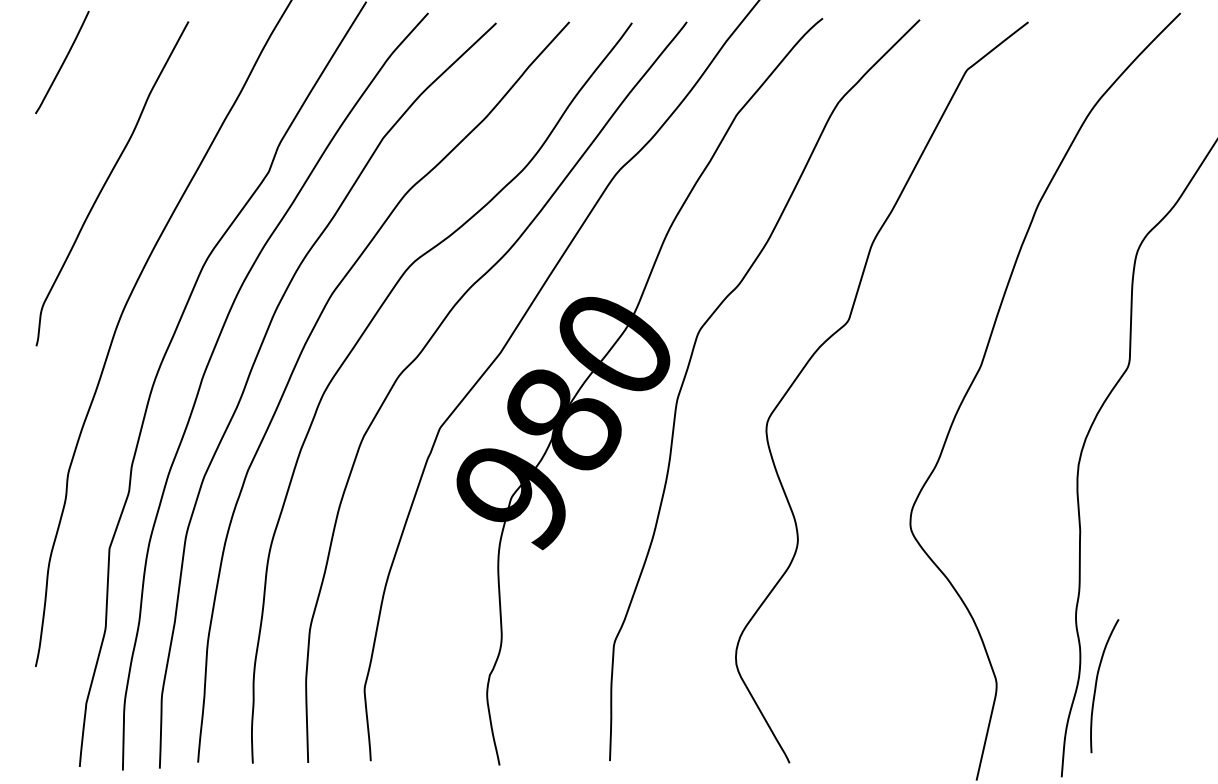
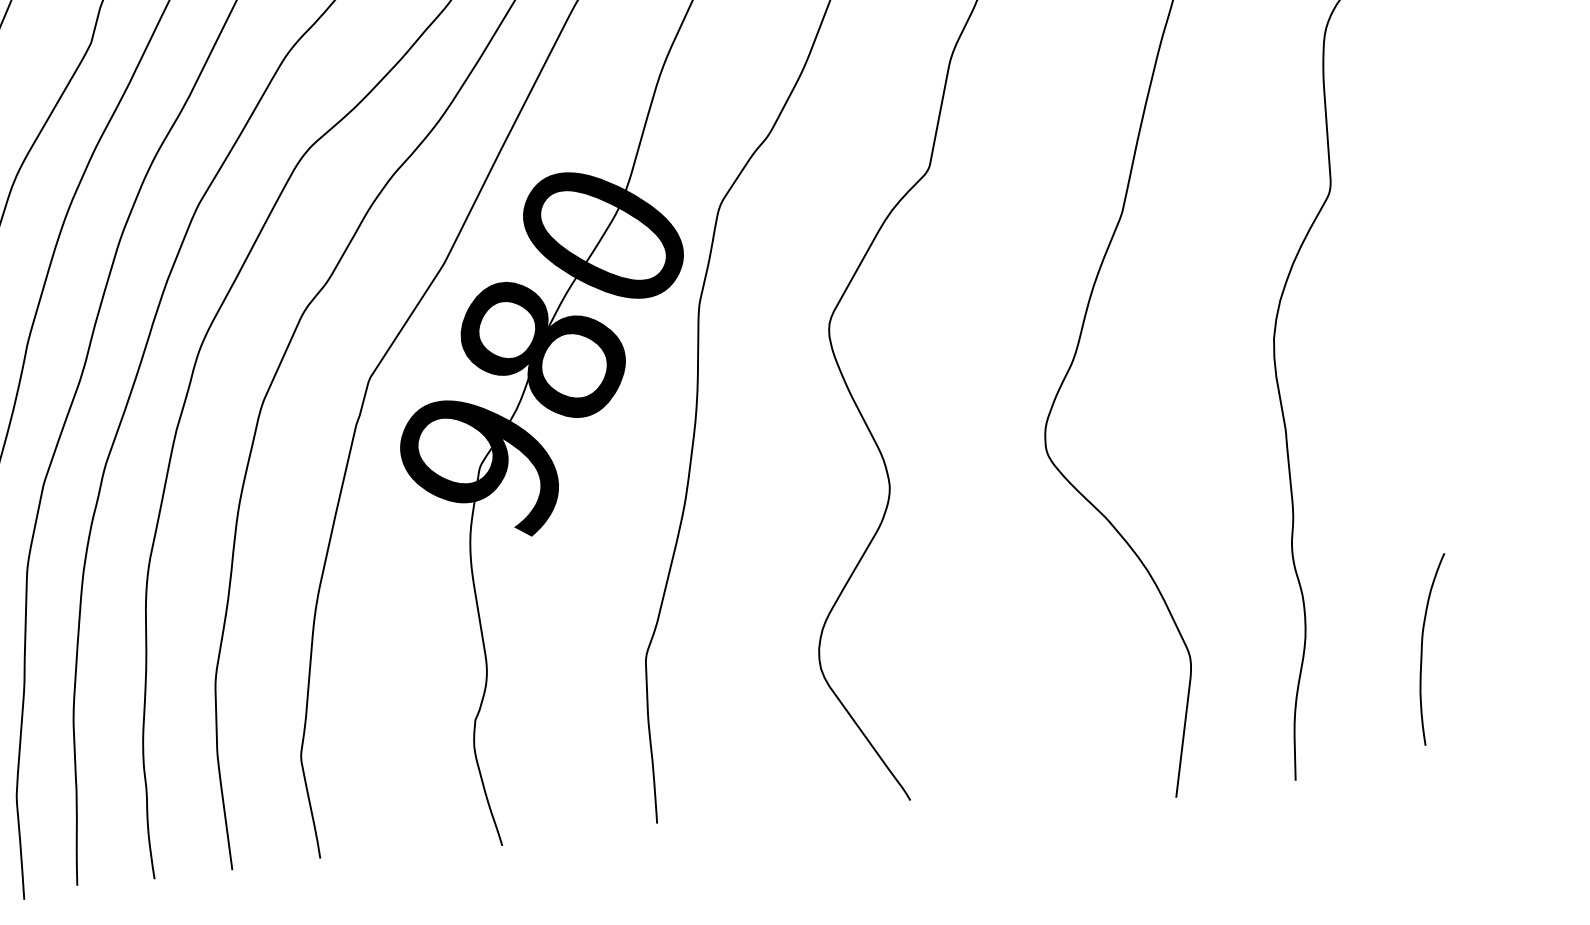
curve: (1096, 686) -> (1422, 651), moved

